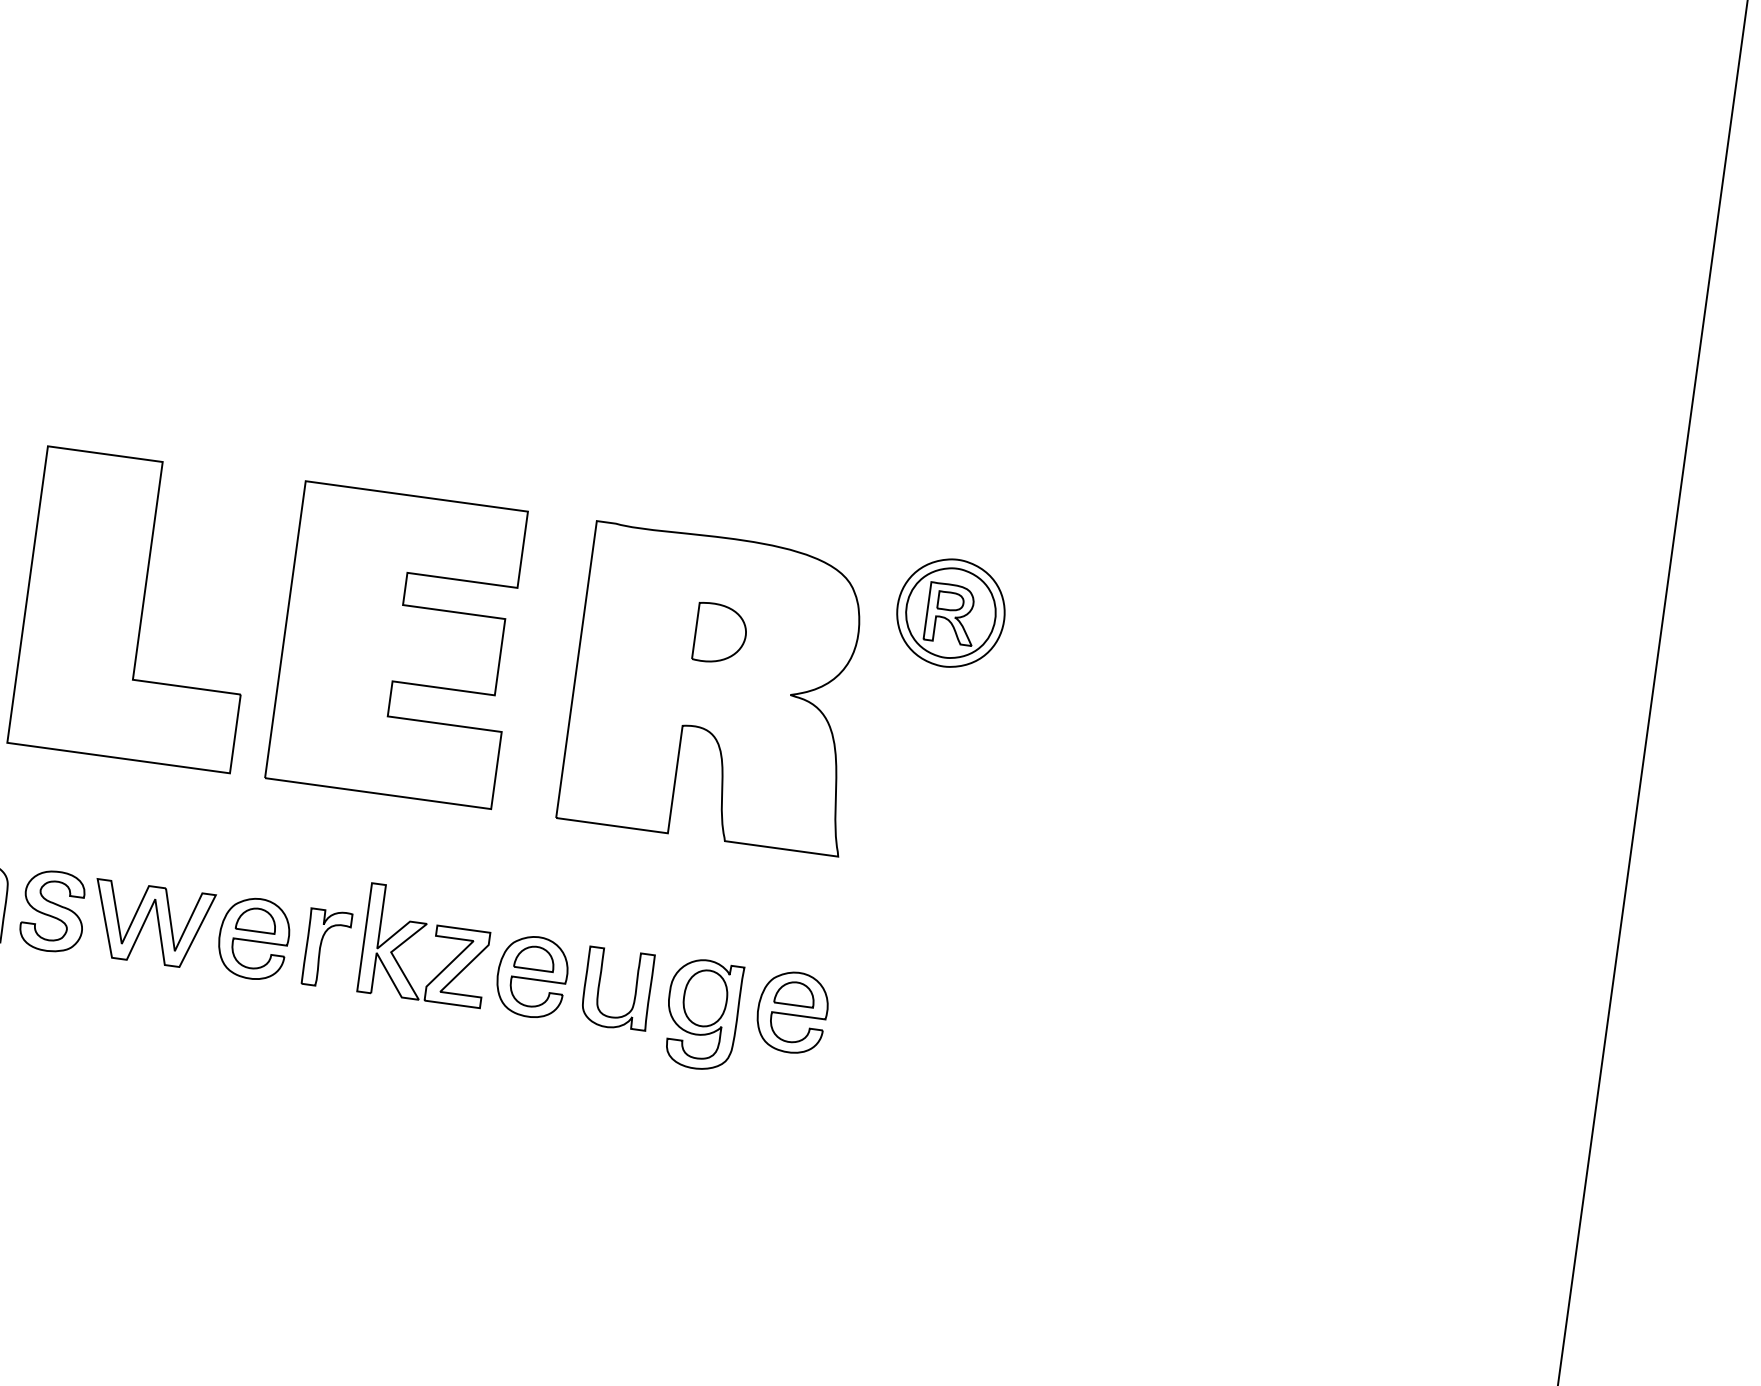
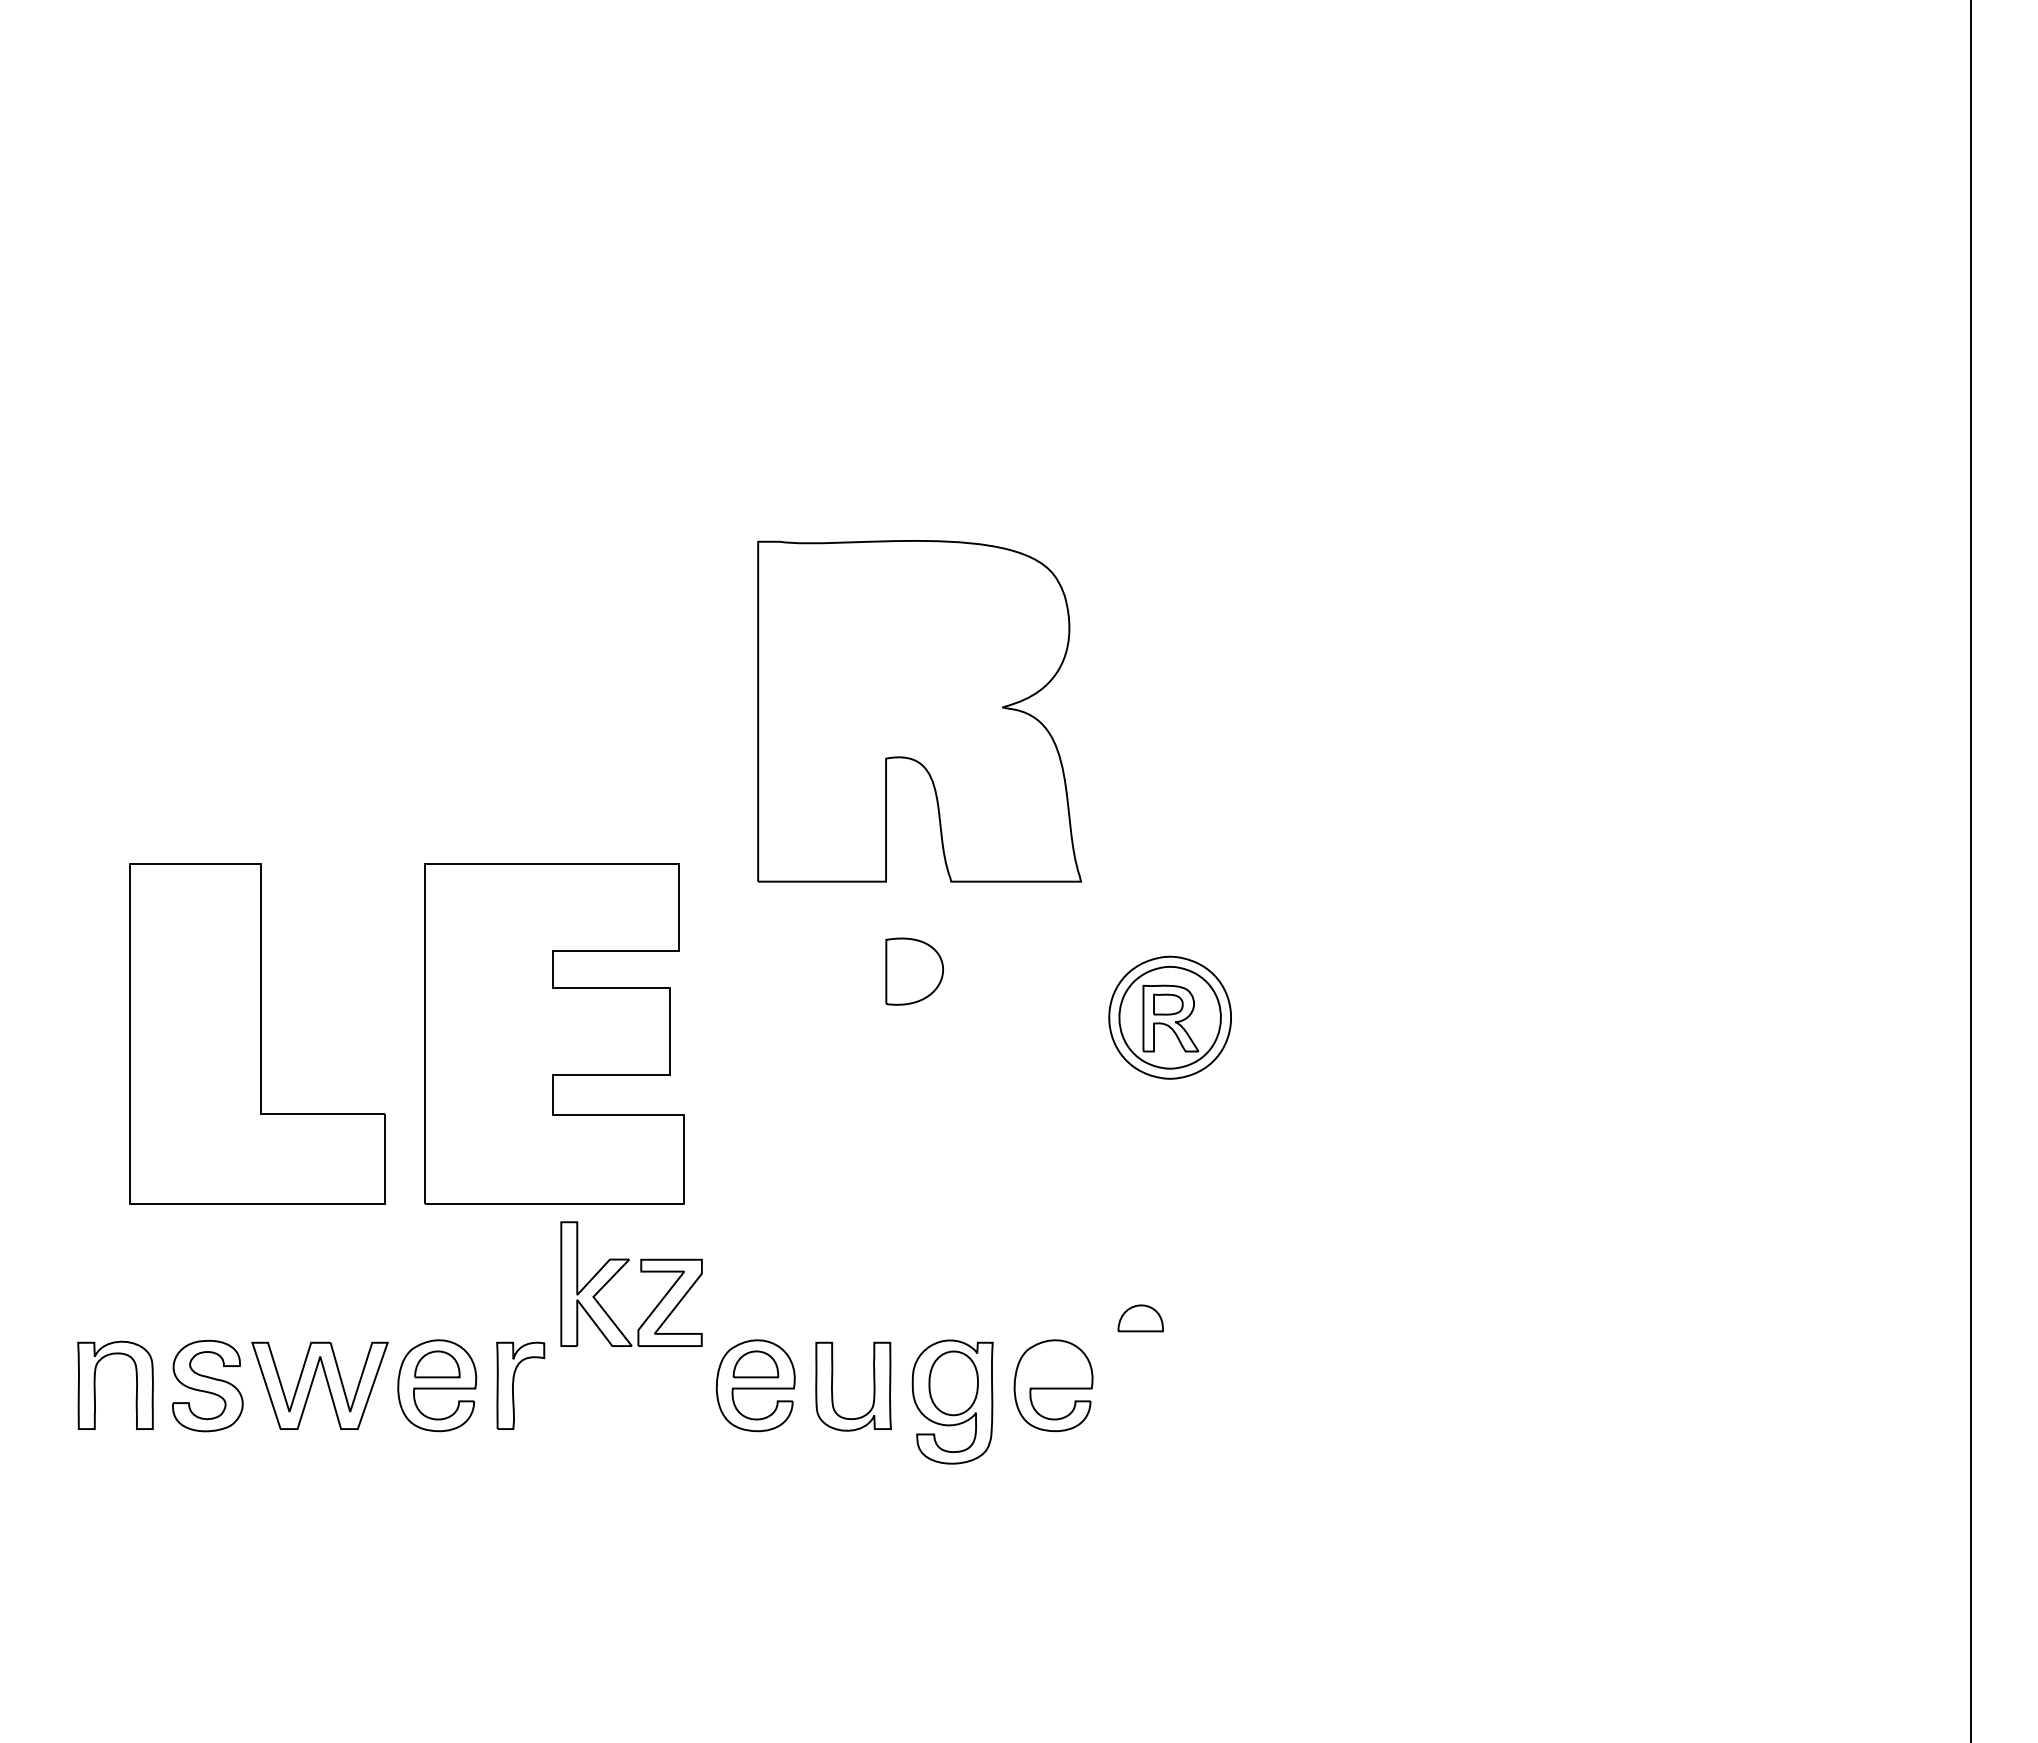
part: (950, 612) -> (1169, 1017), moved
part: (717, 688) -> (919, 711), moved
part: (435, 936) -> (640, 1272), moved
part: (794, 993) -> (1140, 1318), moved

